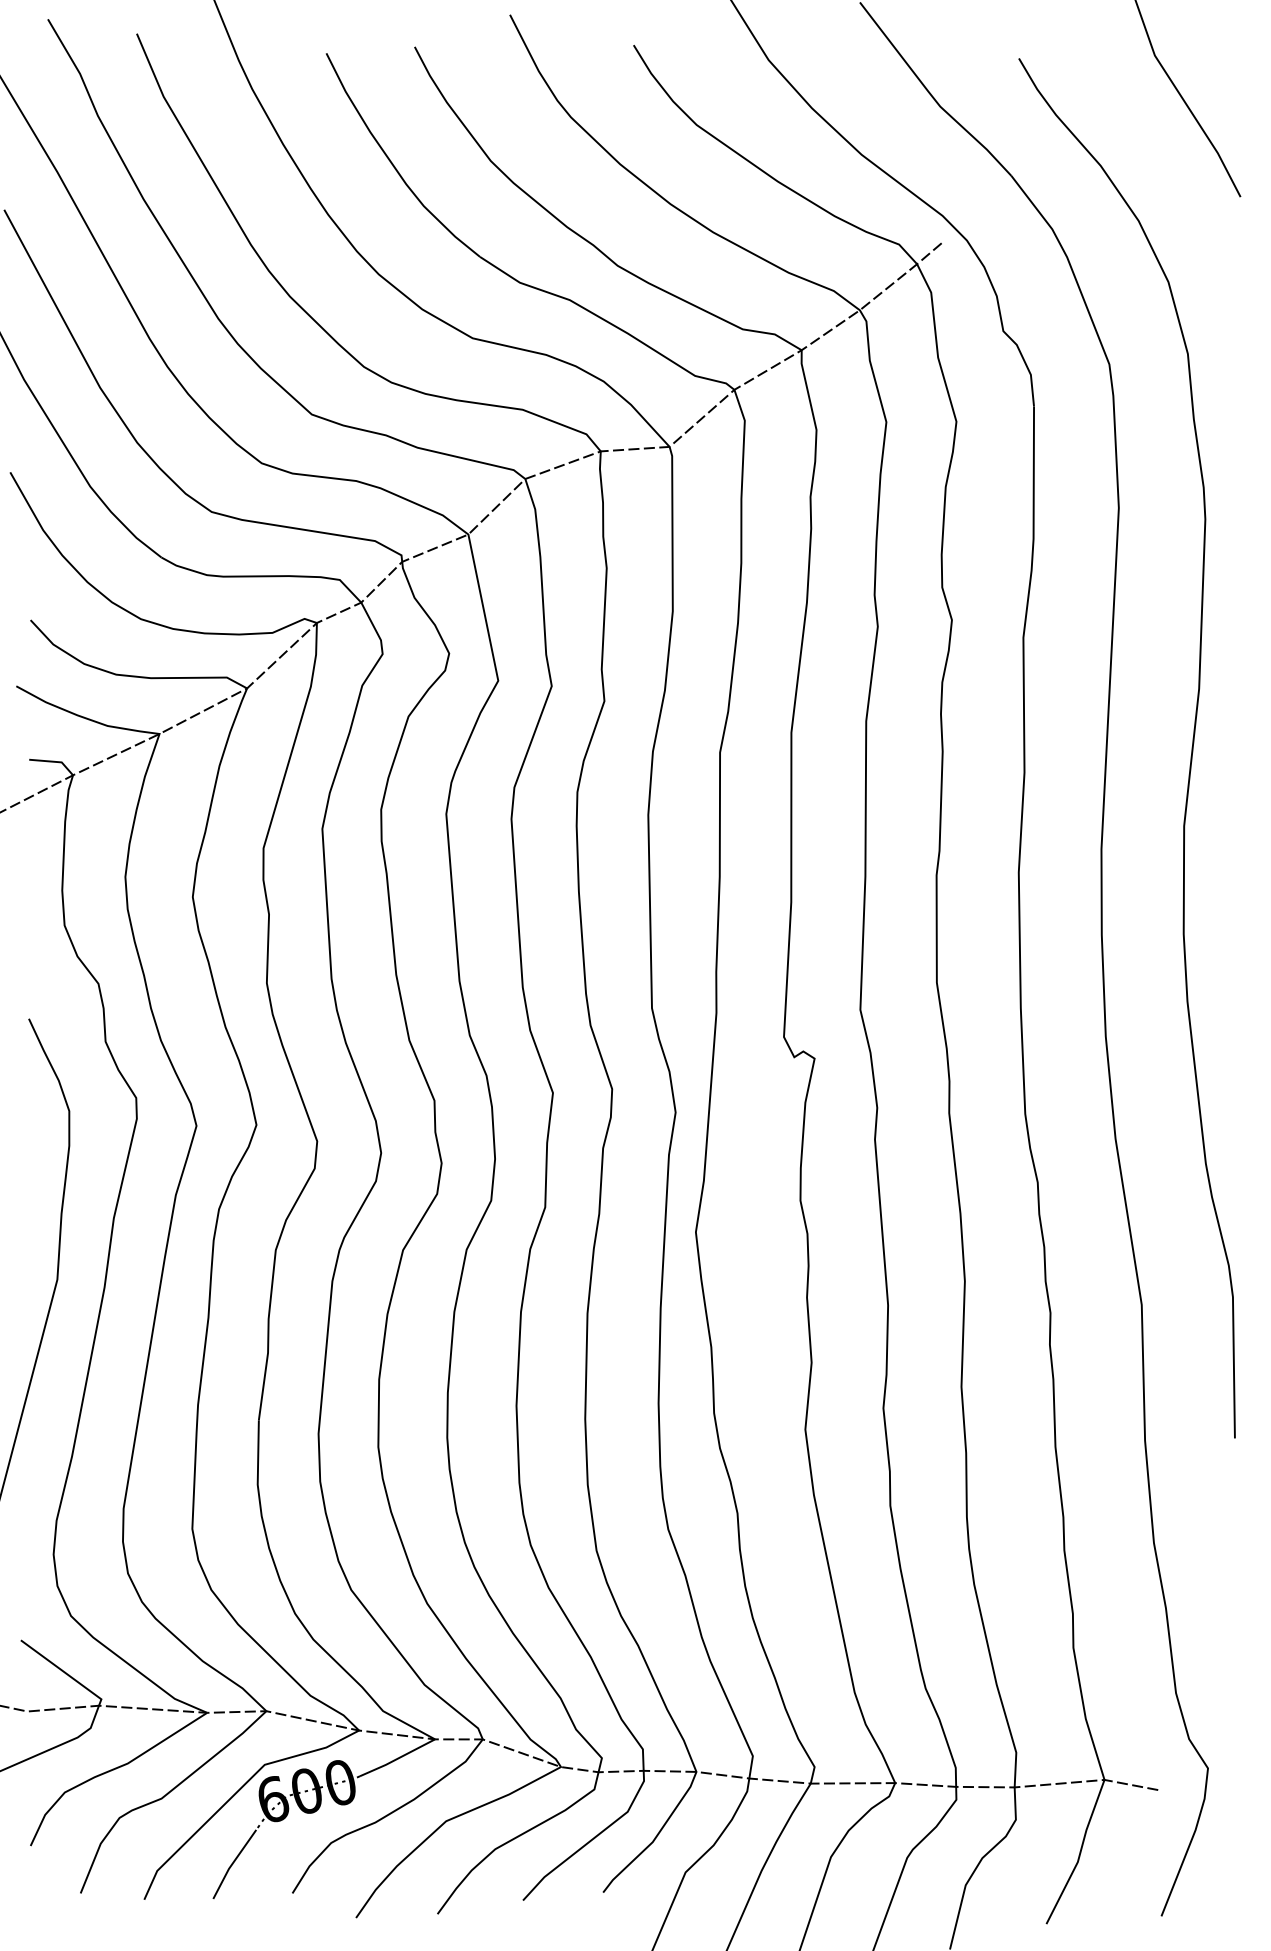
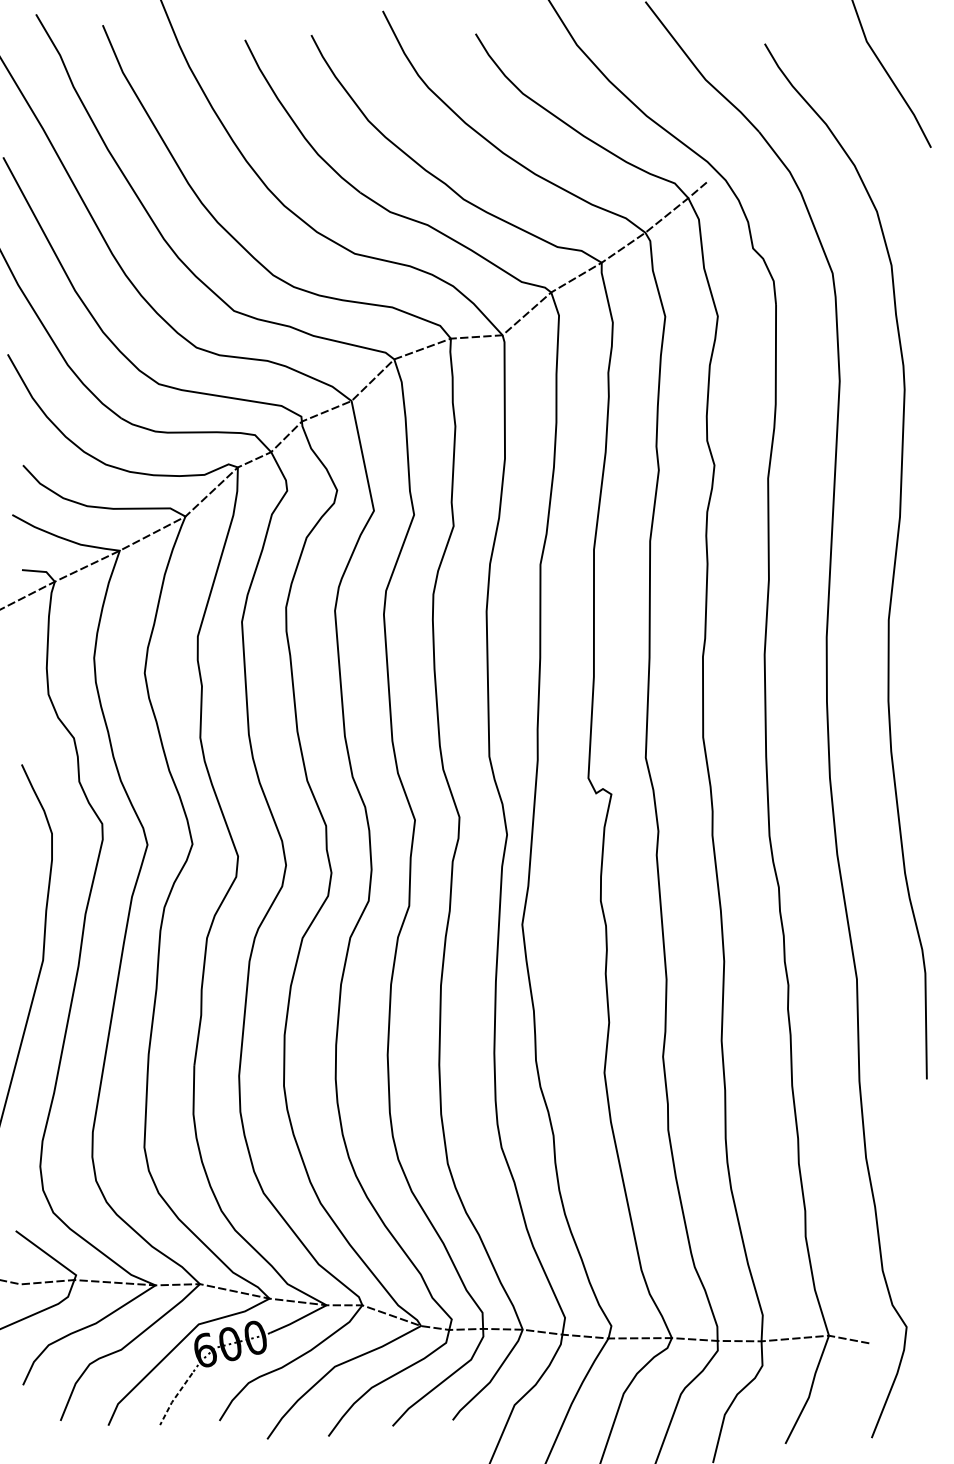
line: (232, 1864) -> (174, 1399), solid -> dashed

